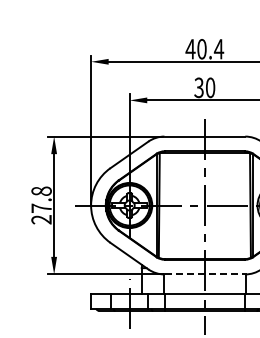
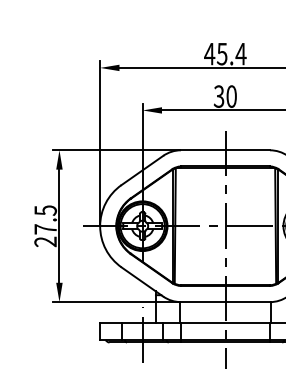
text: (201, 49) -> (221, 54), 40.4 -> 45.4
text: (41, 191) -> (45, 210), 27.8 -> 27.5
line: (205, 274) -> (226, 302), dashed -> solid

